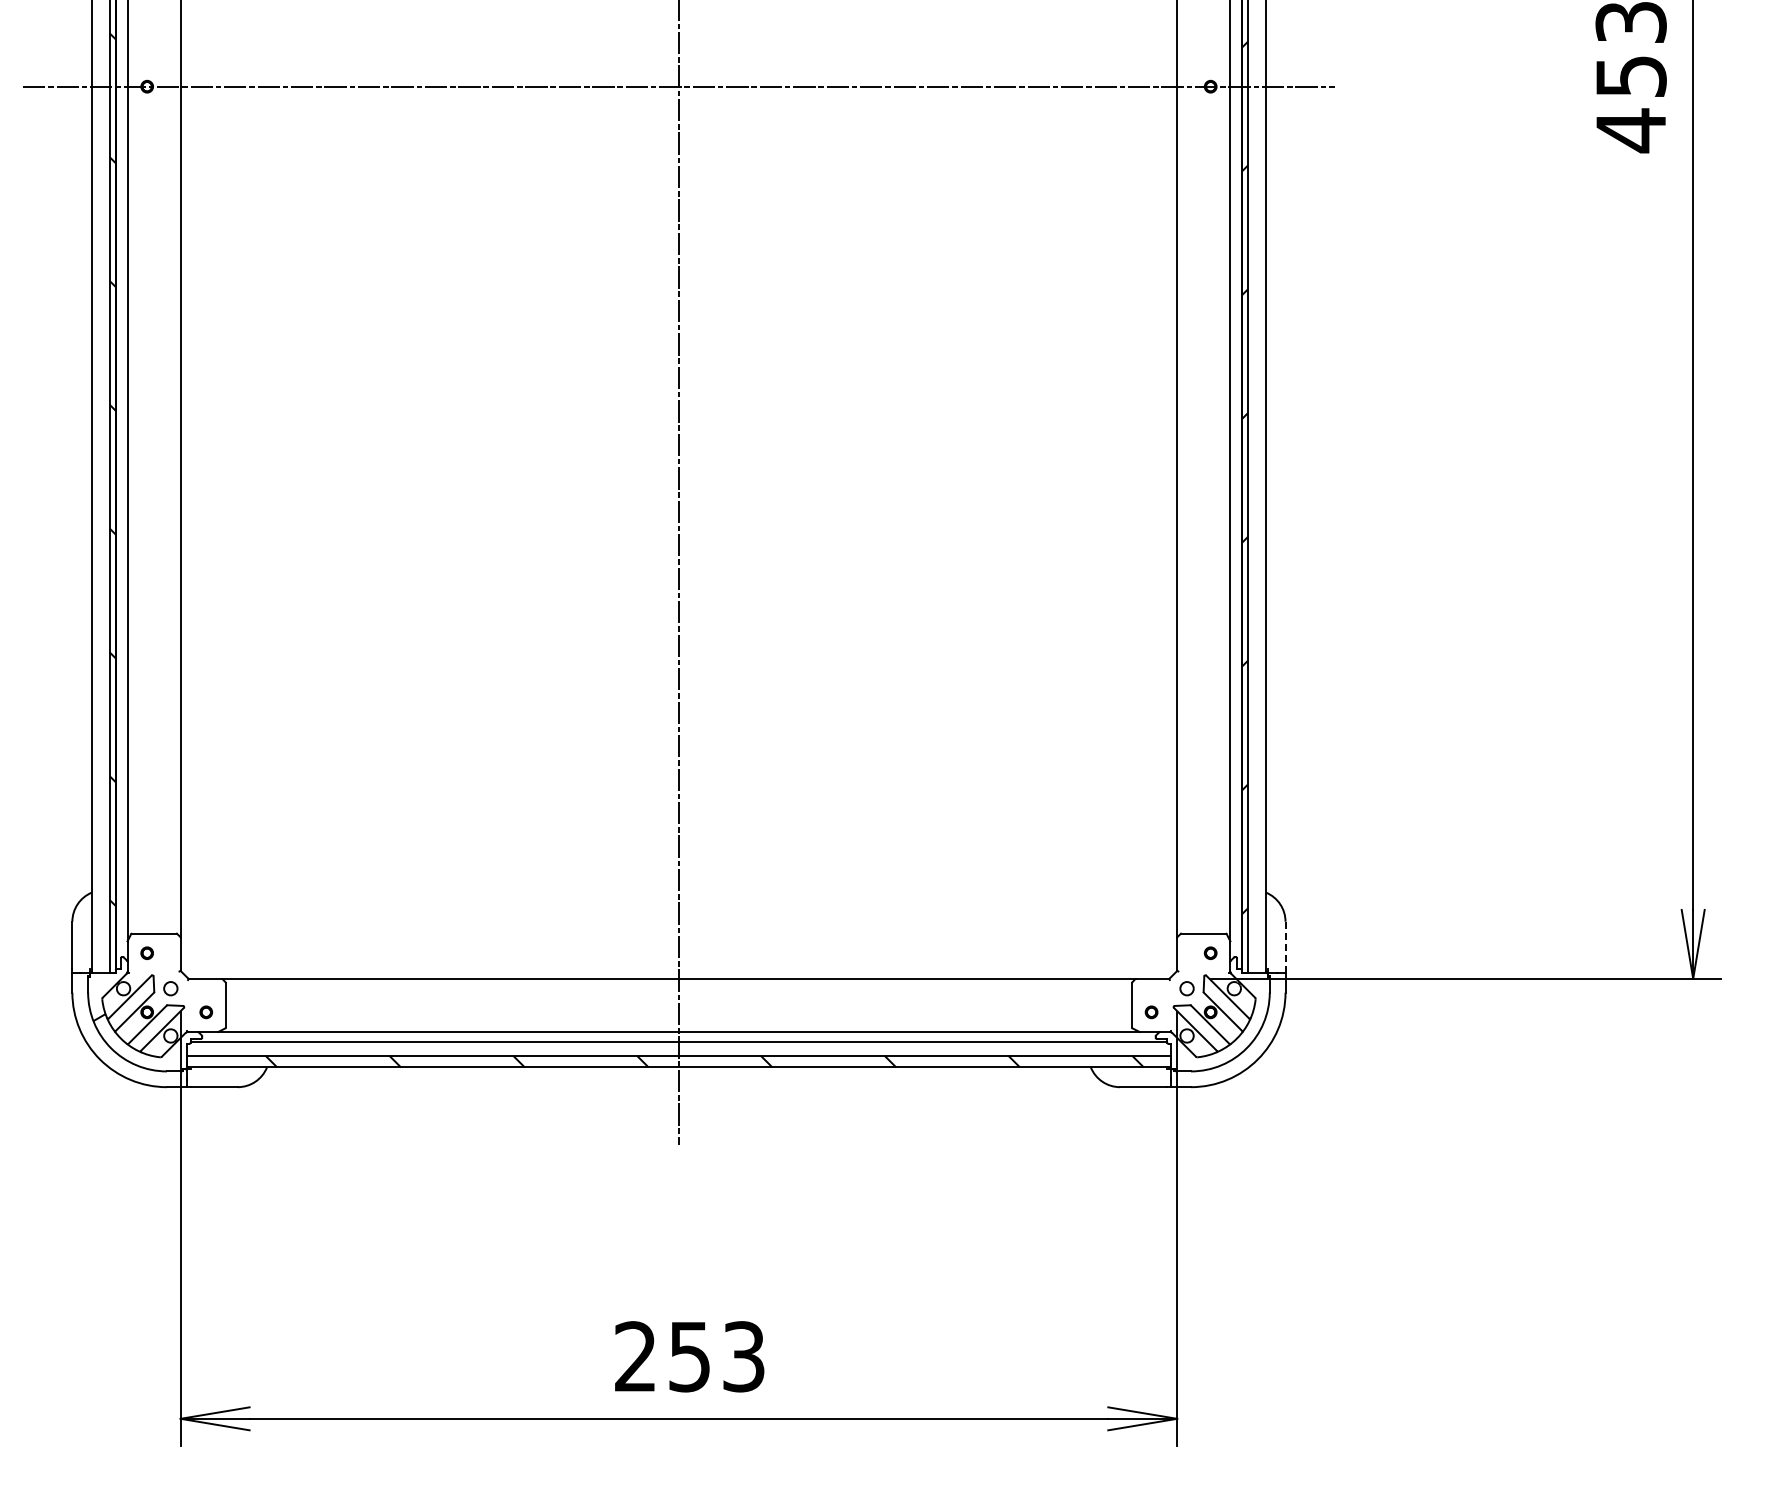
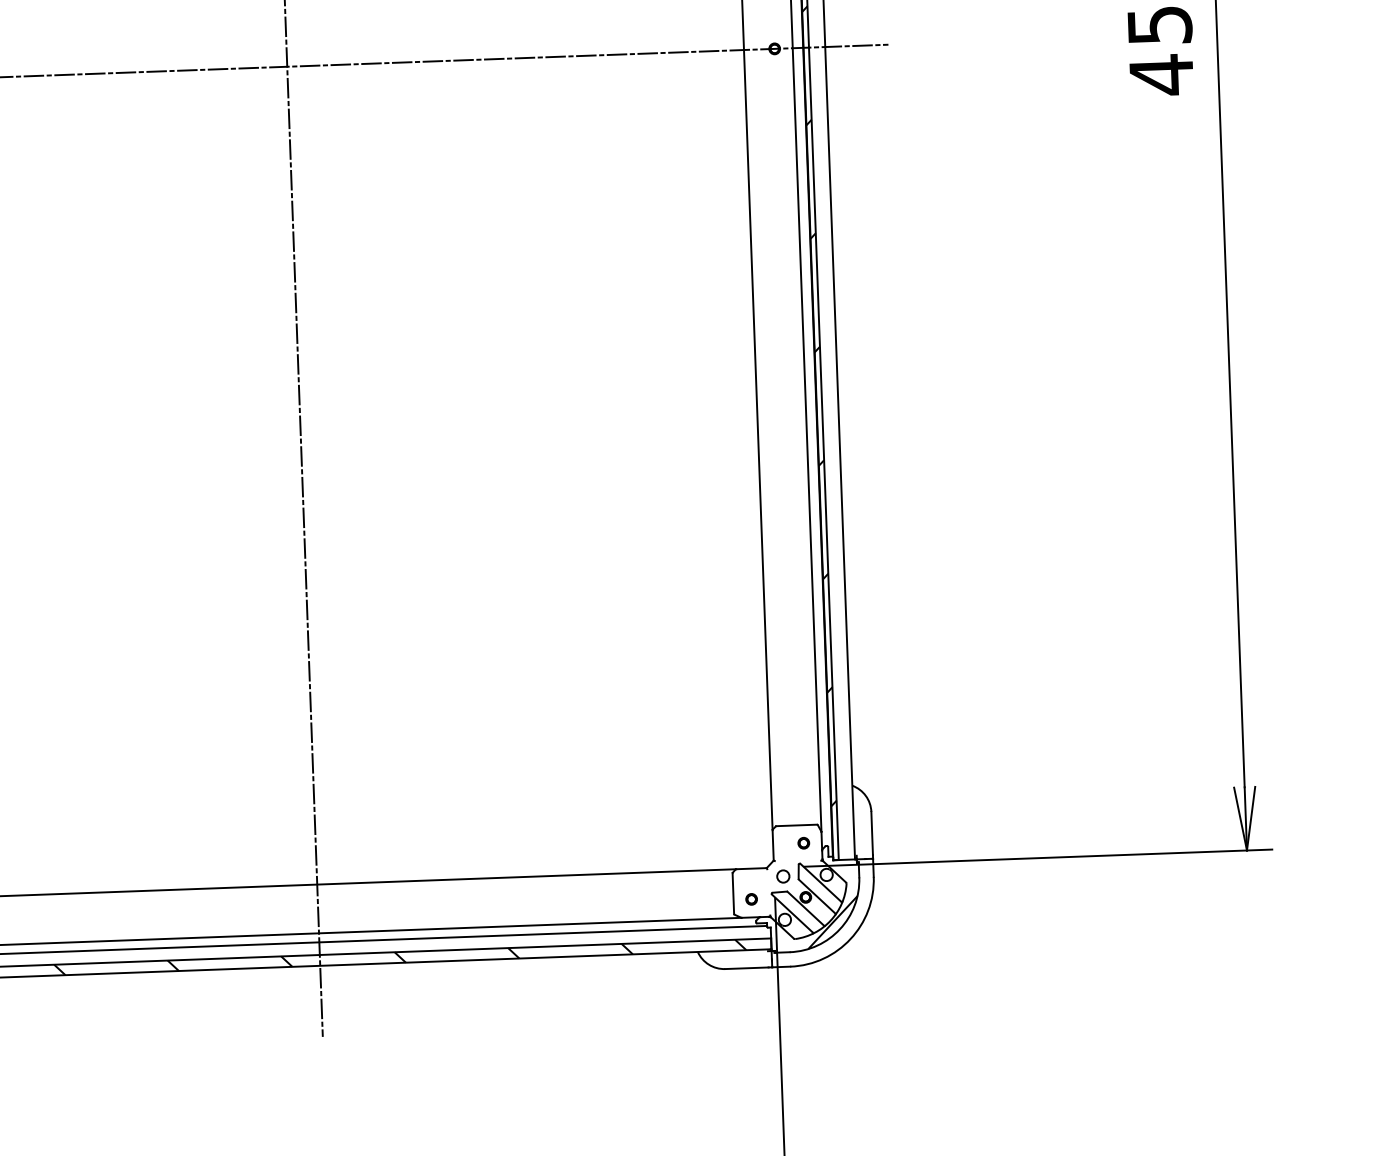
line: (1285, 945) -> (872, 833), dashed -> solid
hatch: (1239, 1040) -> (833, 922), added

